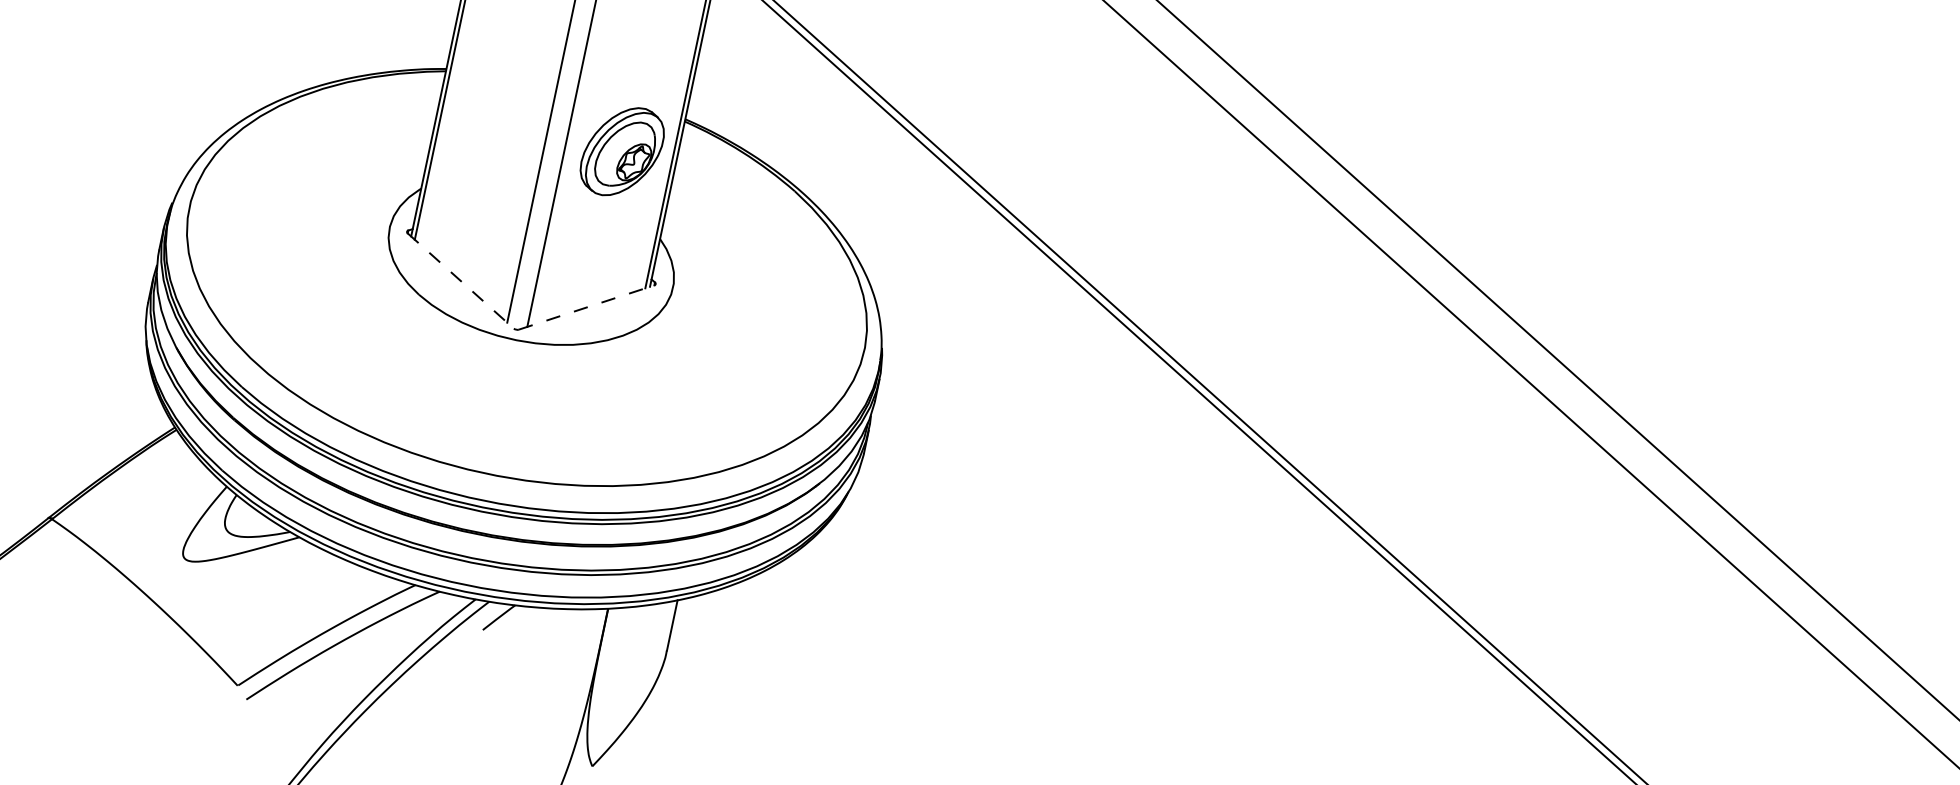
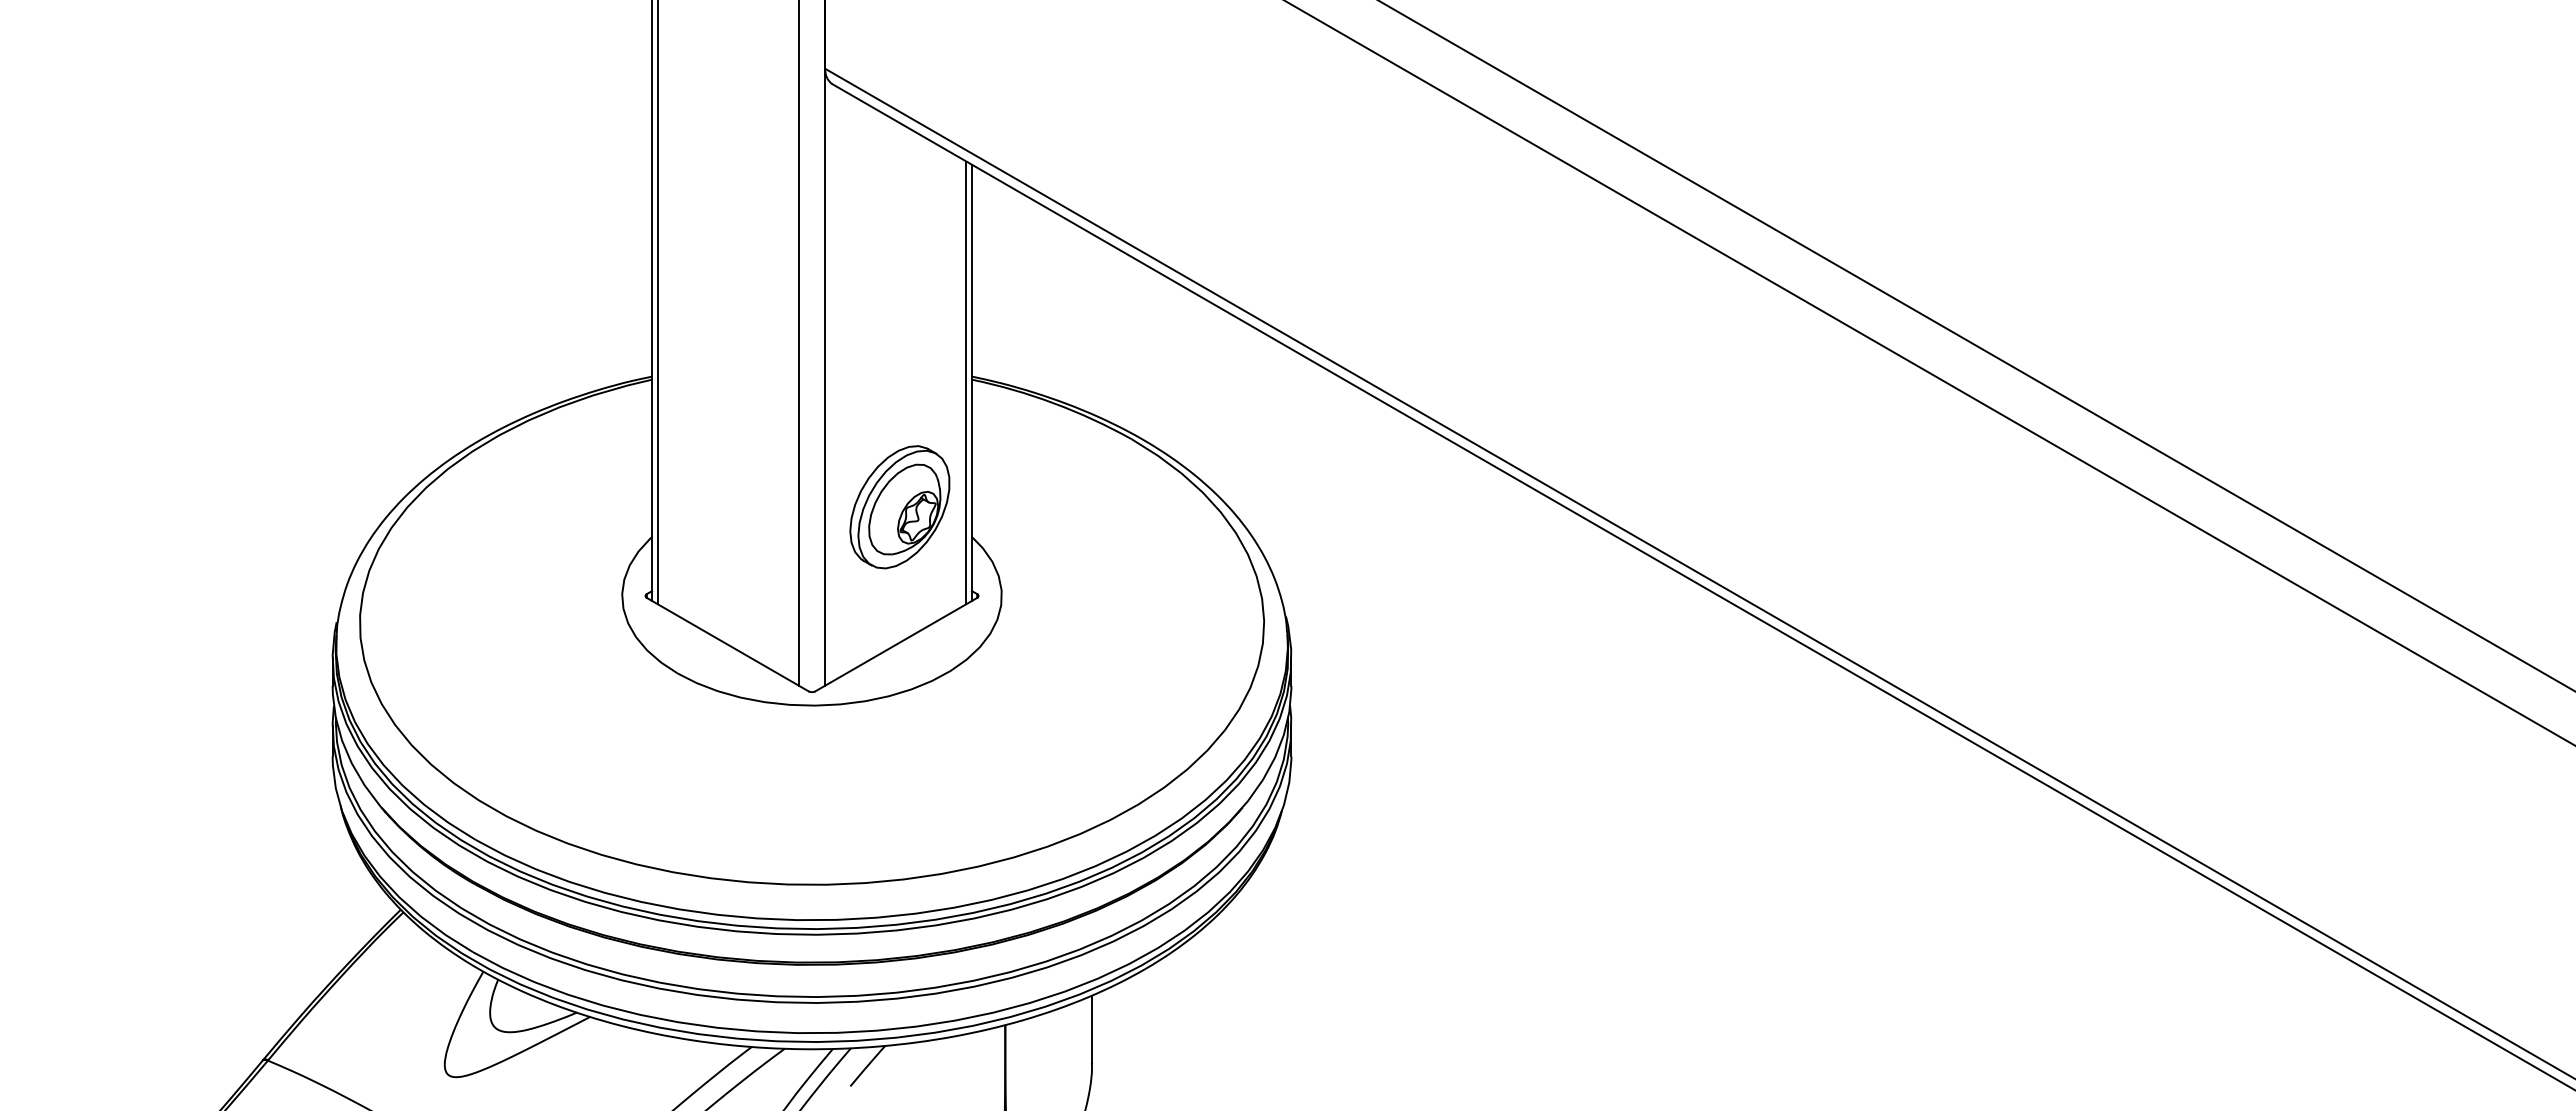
part: (621, 151) -> (899, 507), moved
line: (461, 280) -> (728, 644), dashed -> solid
line: (586, 307) -> (896, 644), dashed -> solid

